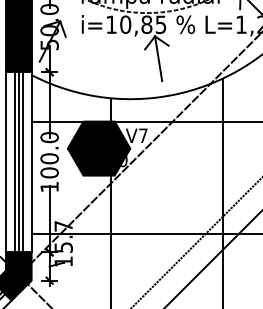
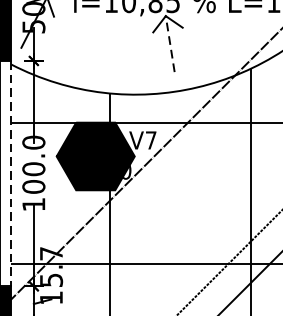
line: (158, 58) -> (170, 43), solid -> dashed
line: (31, 162) -> (11, 173), solid -> dashed

